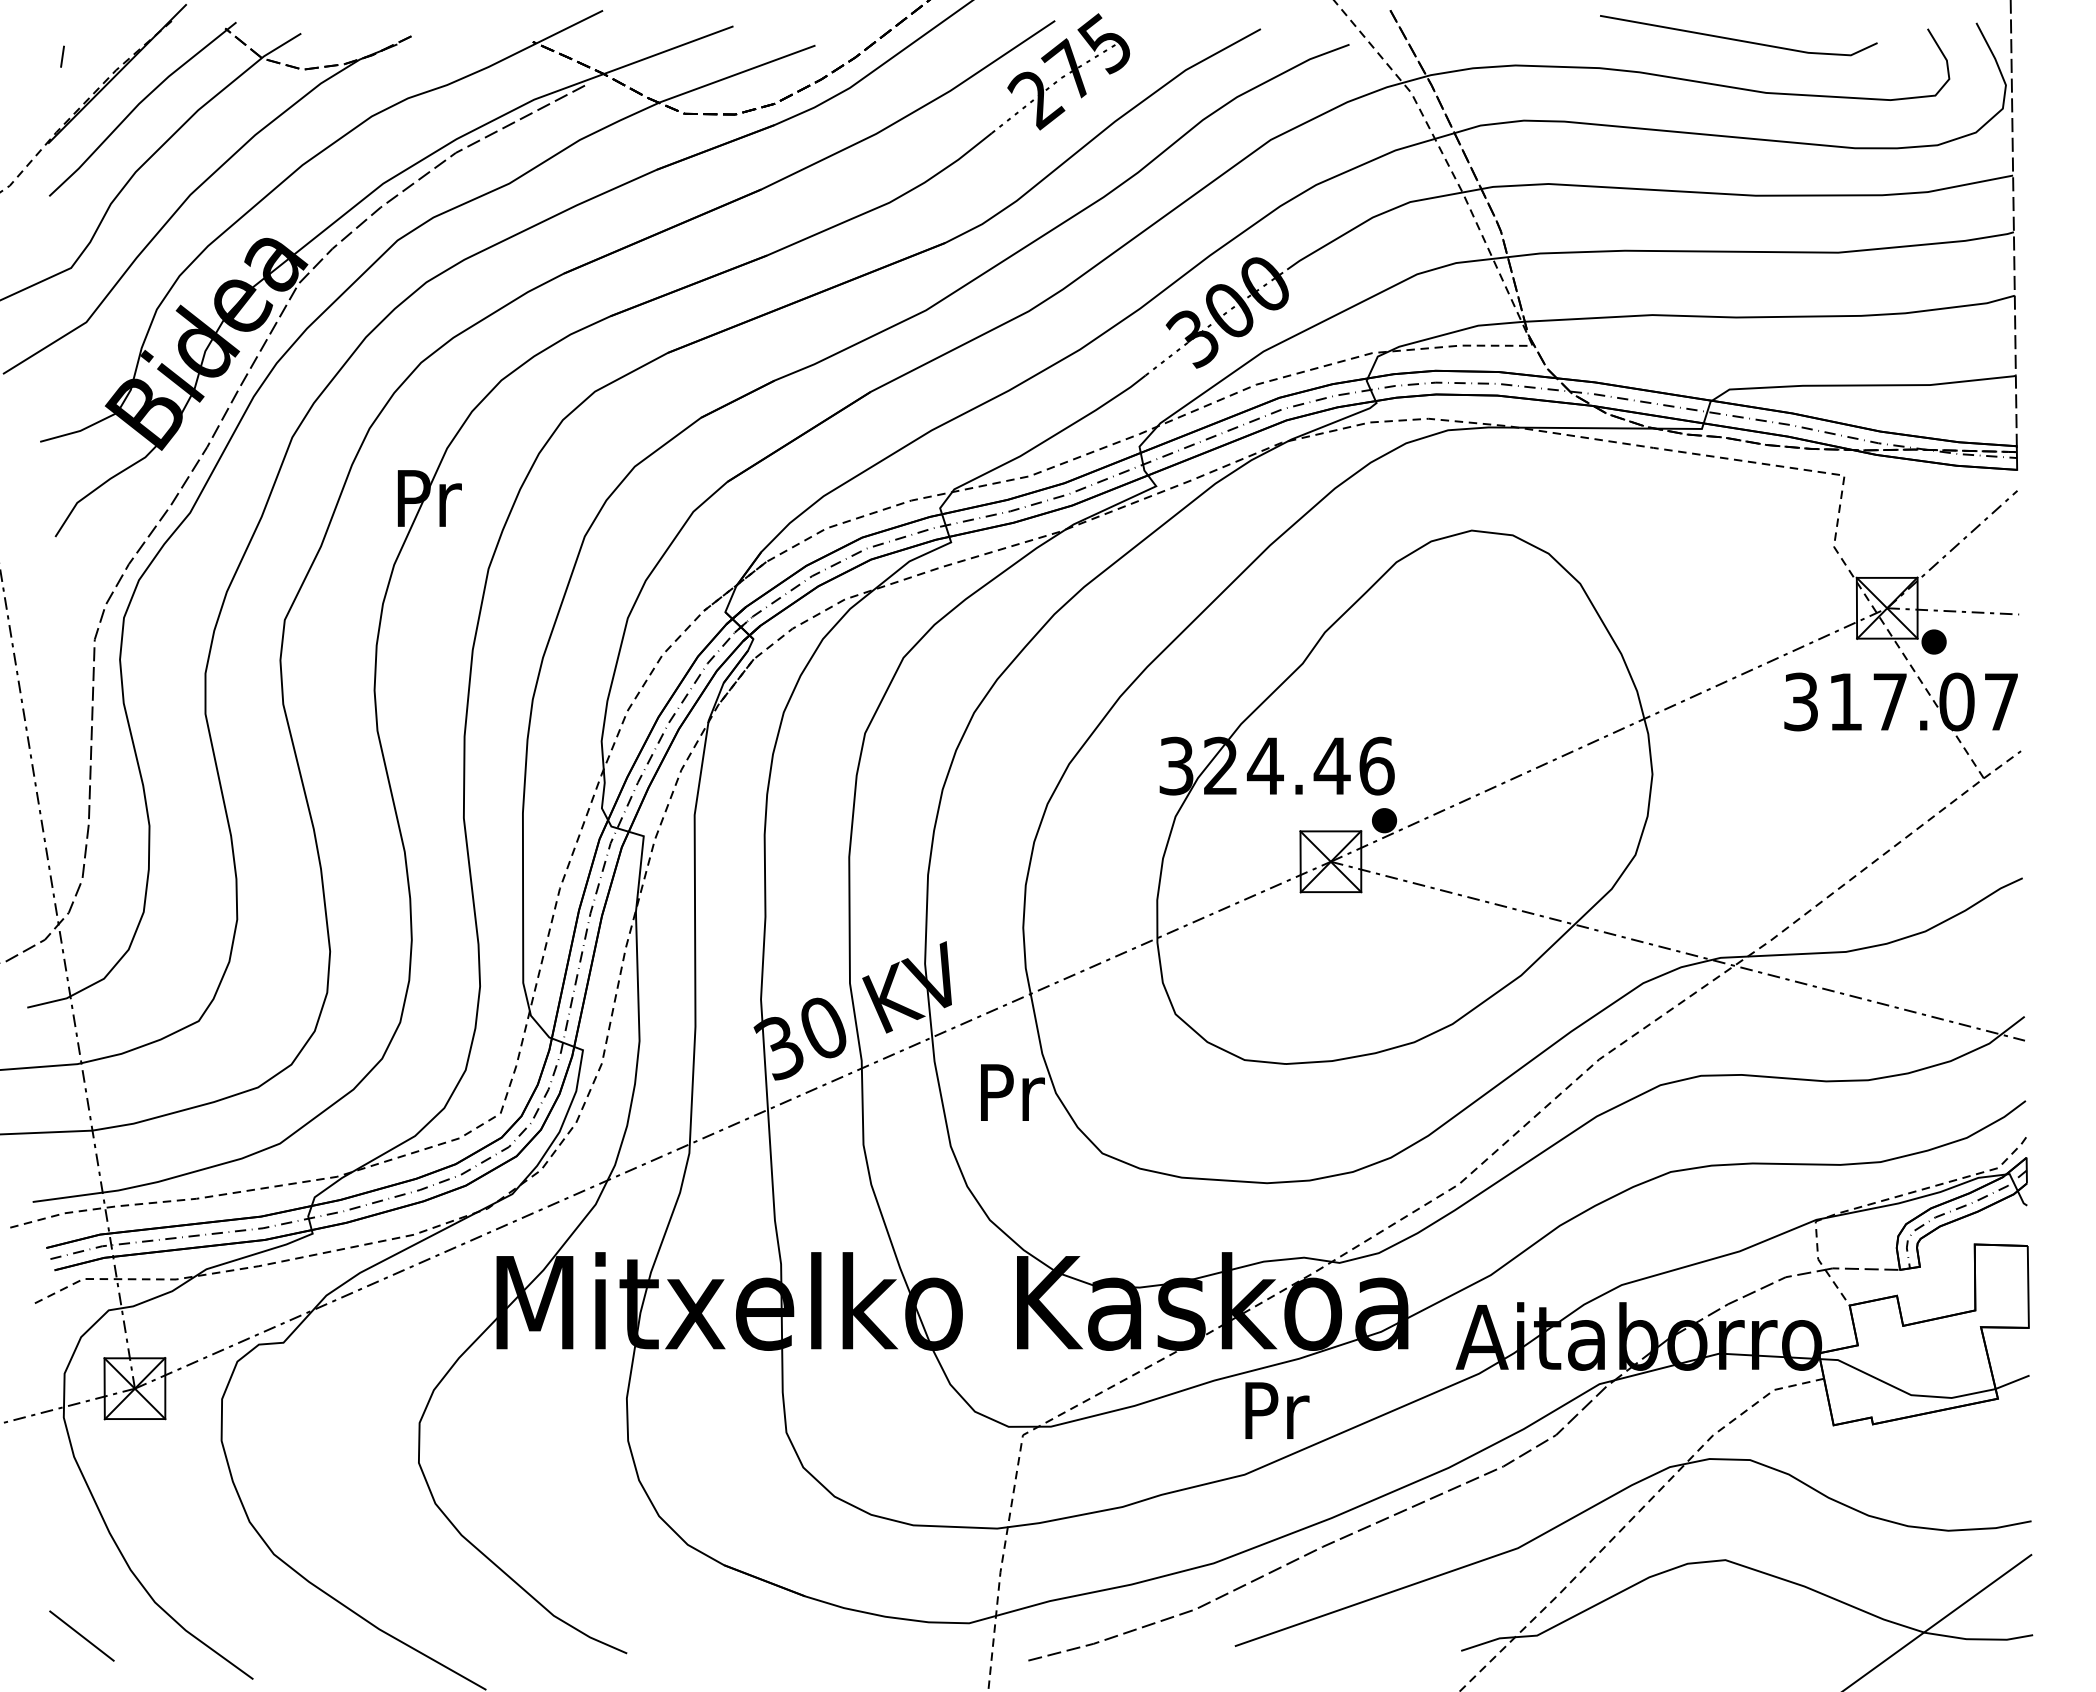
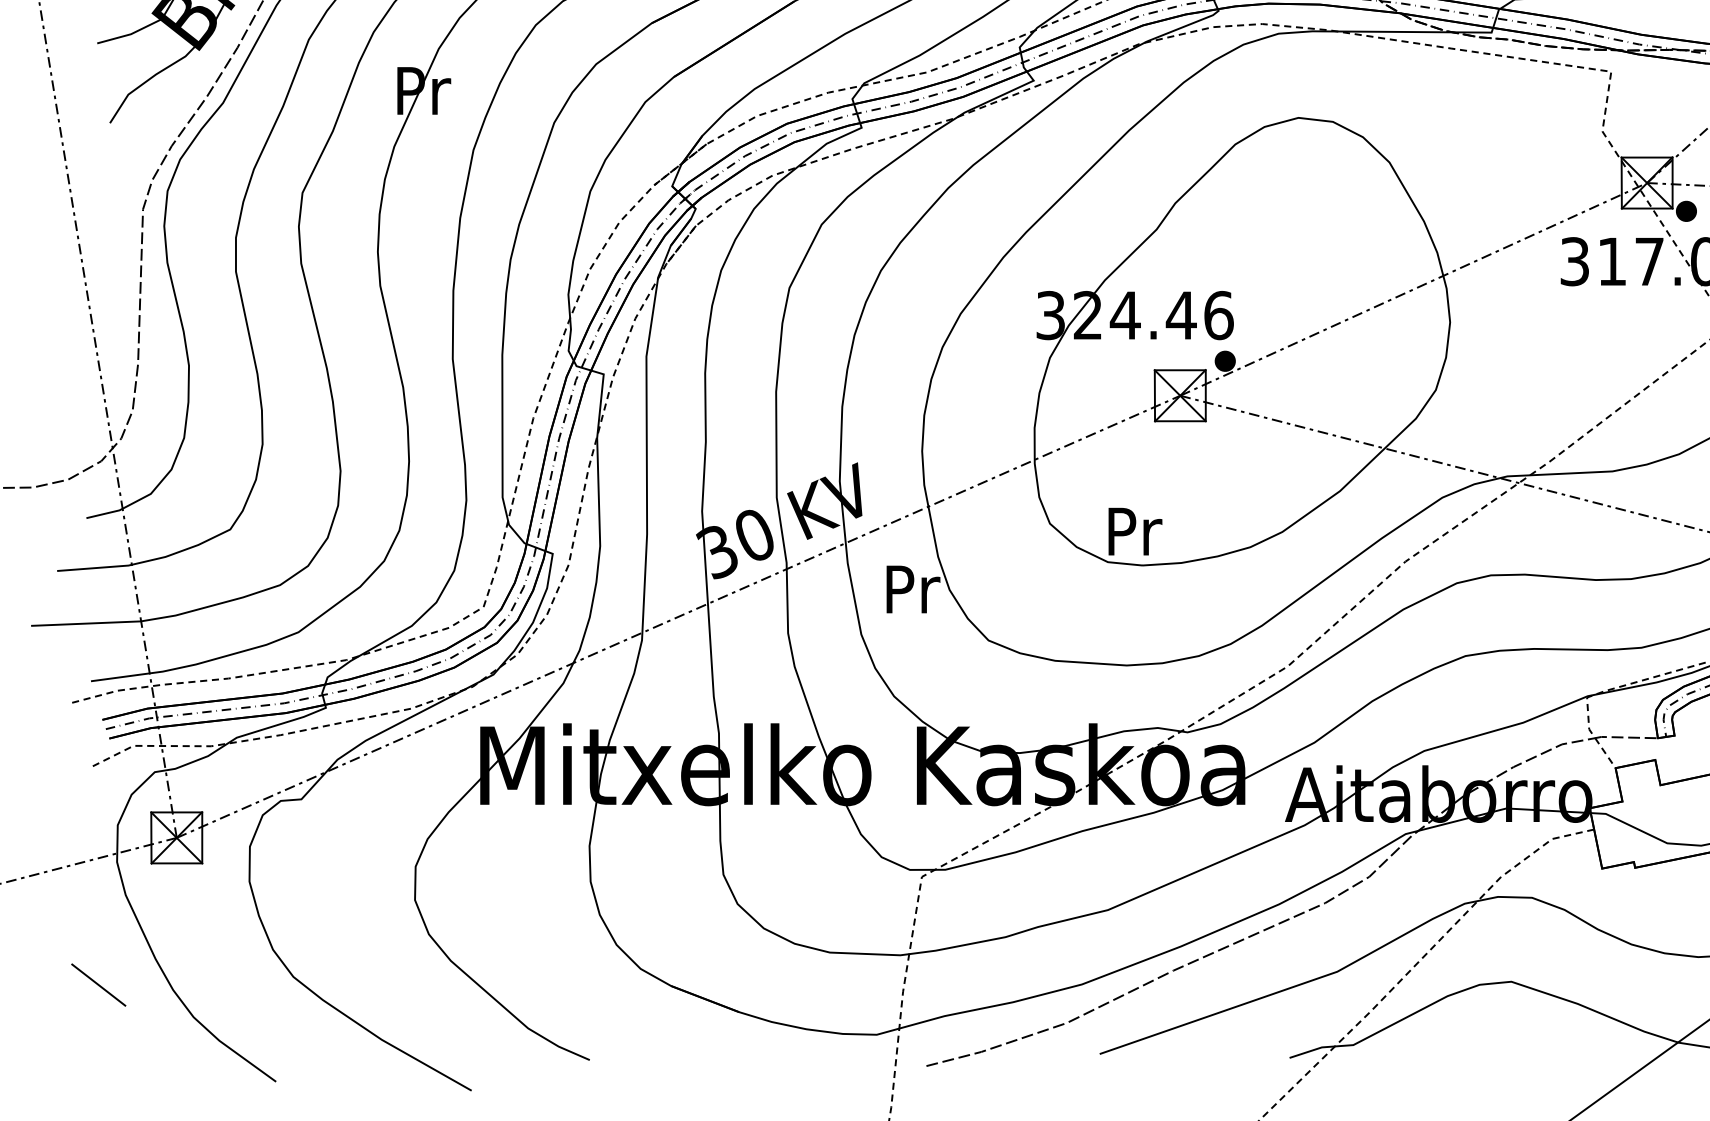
text: (1277, 1410) -> (1135, 531), moved
line: (81, 1635) -> (98, 984), moved

